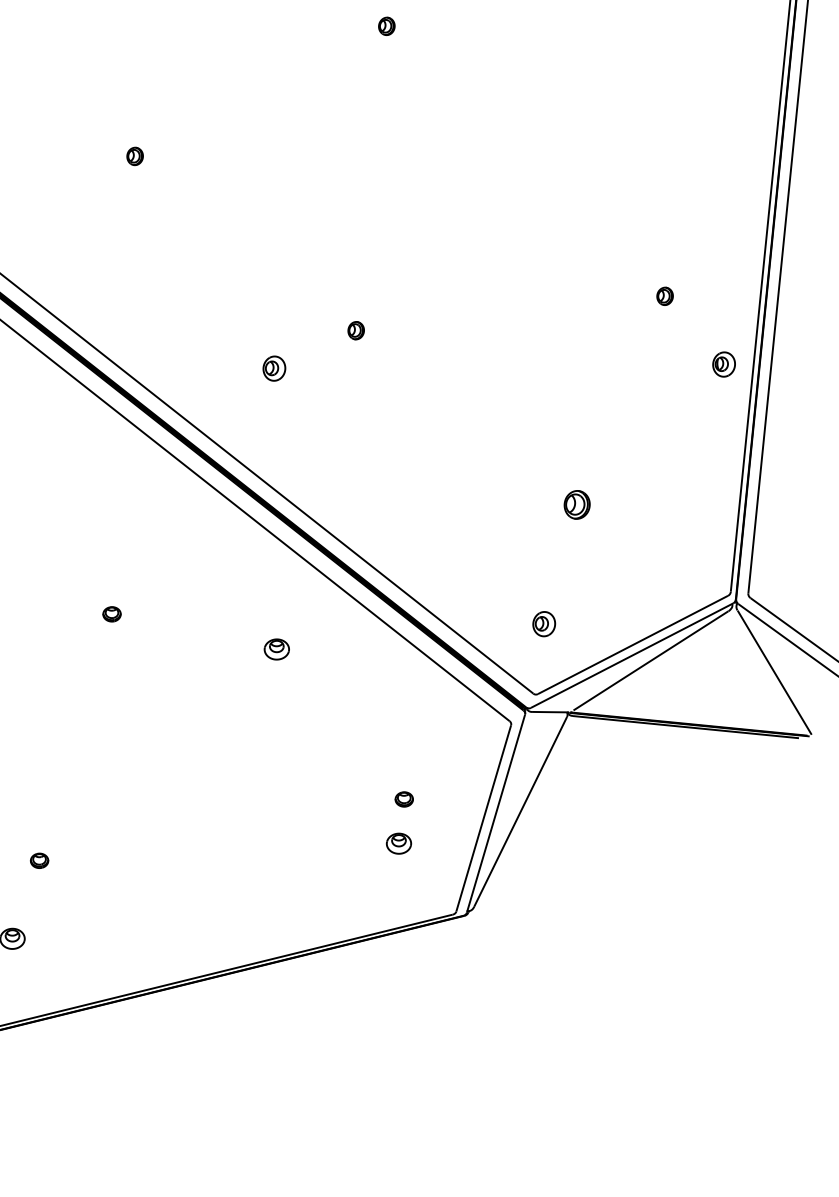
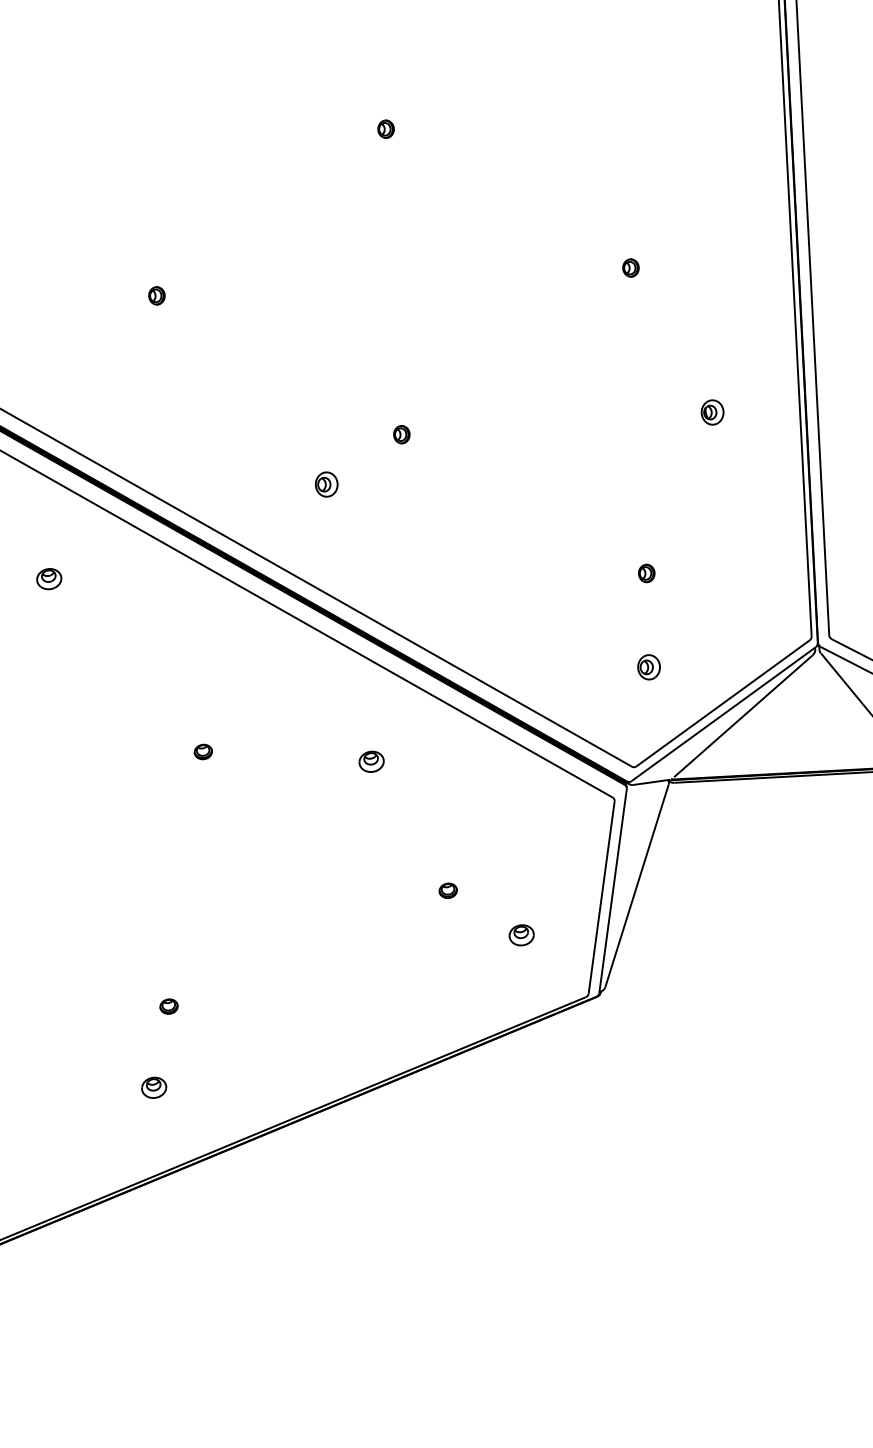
part: (664, 295) -> (630, 267), moved
part: (723, 364) -> (712, 412), moved
part: (577, 504) -> (646, 573), size x0.62
part: (543, 624) -> (648, 667), moved
part: (403, 799) -> (447, 890), moved

